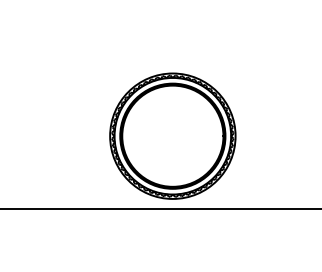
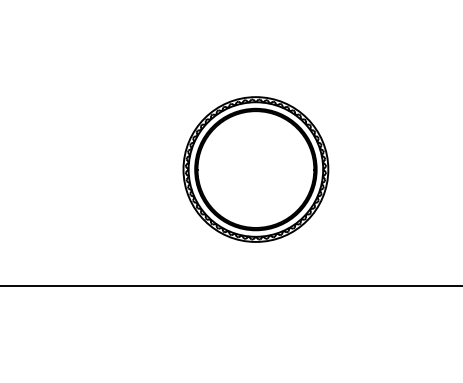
part: (172, 136) -> (255, 169), moved

